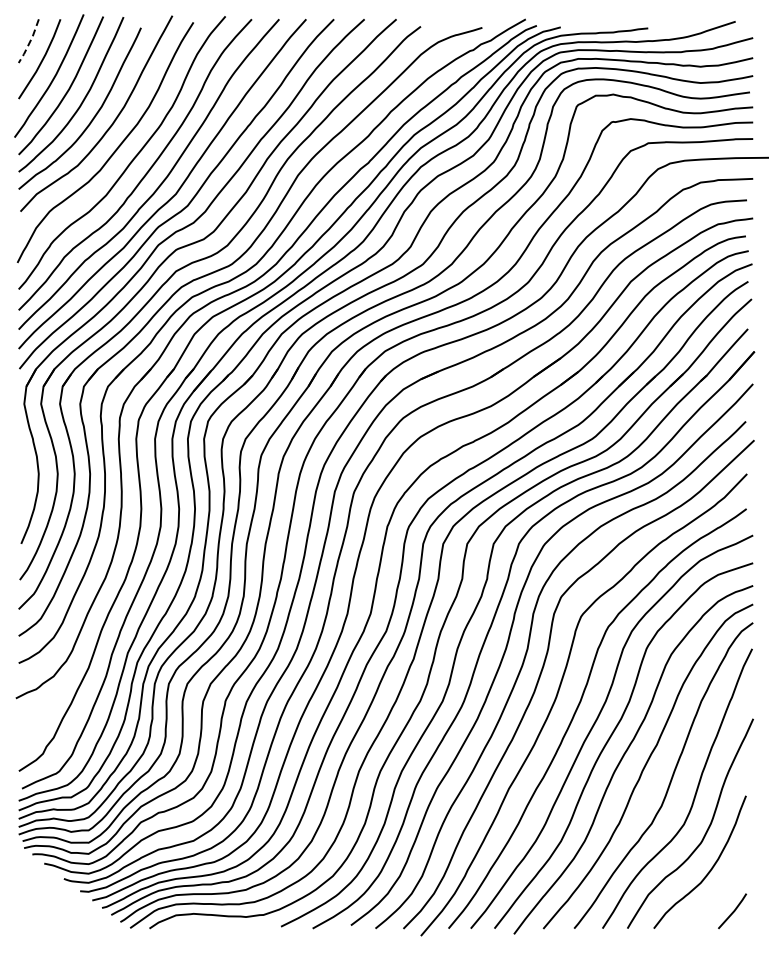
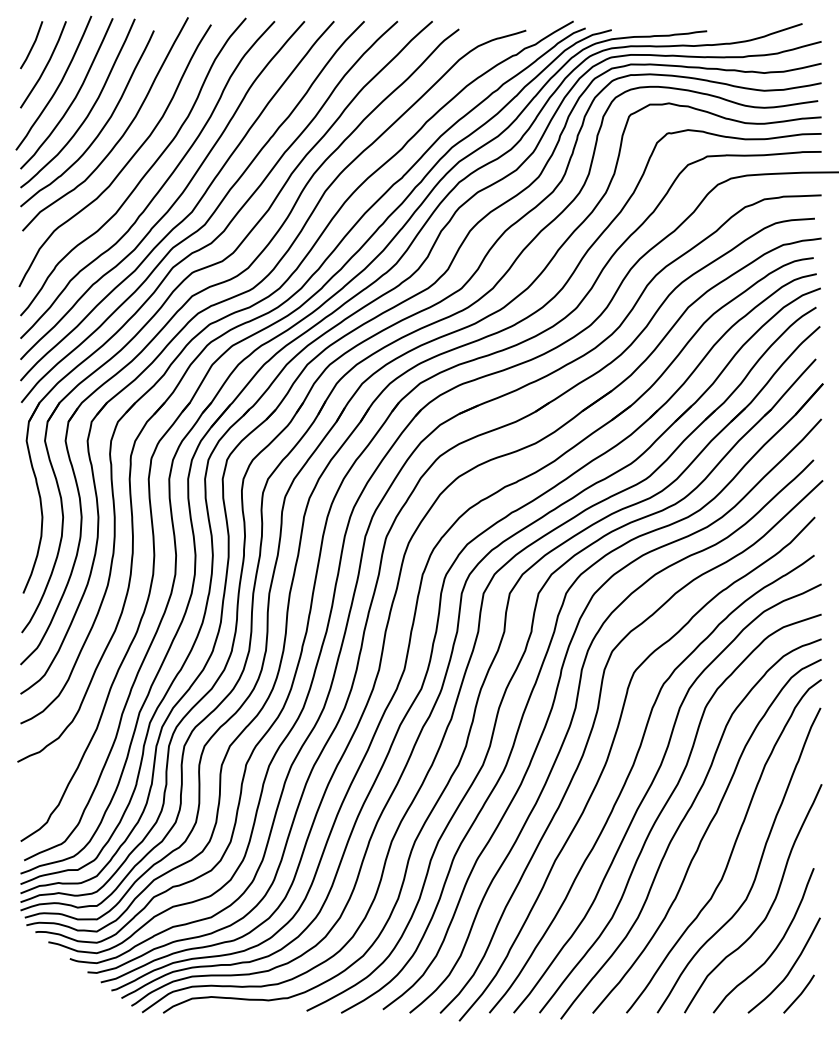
line: (30, 42) -> (33, 46), dashed -> solid
curve: (724, 887) -> (790, 968), added

